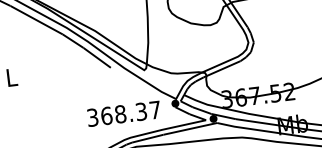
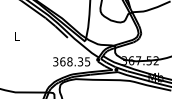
text: (154, 109) -> (87, 61), 368.37 -> 368.35

